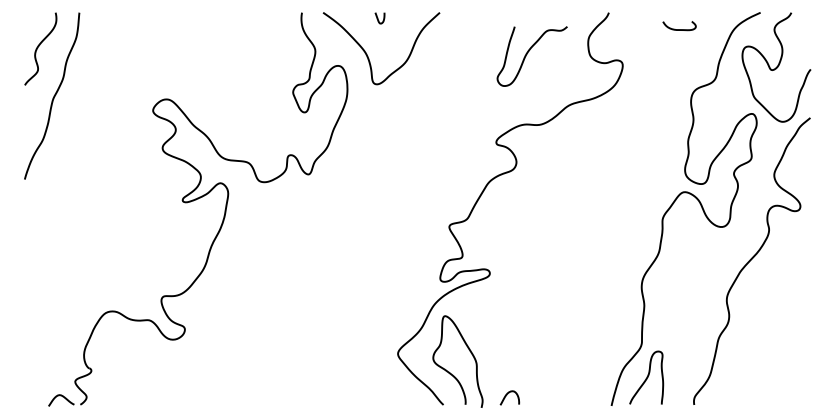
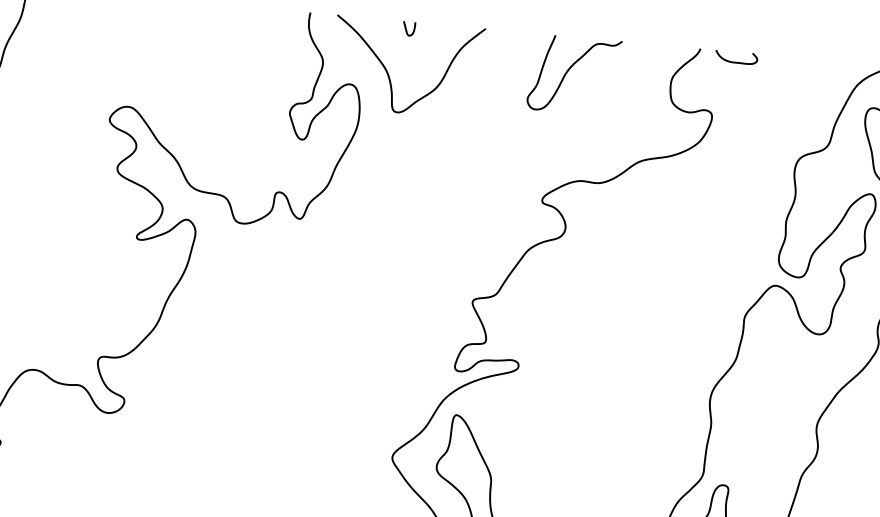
curve: (679, 29) -> (736, 62), moved
curve: (528, 53) -> (569, 70), moved

